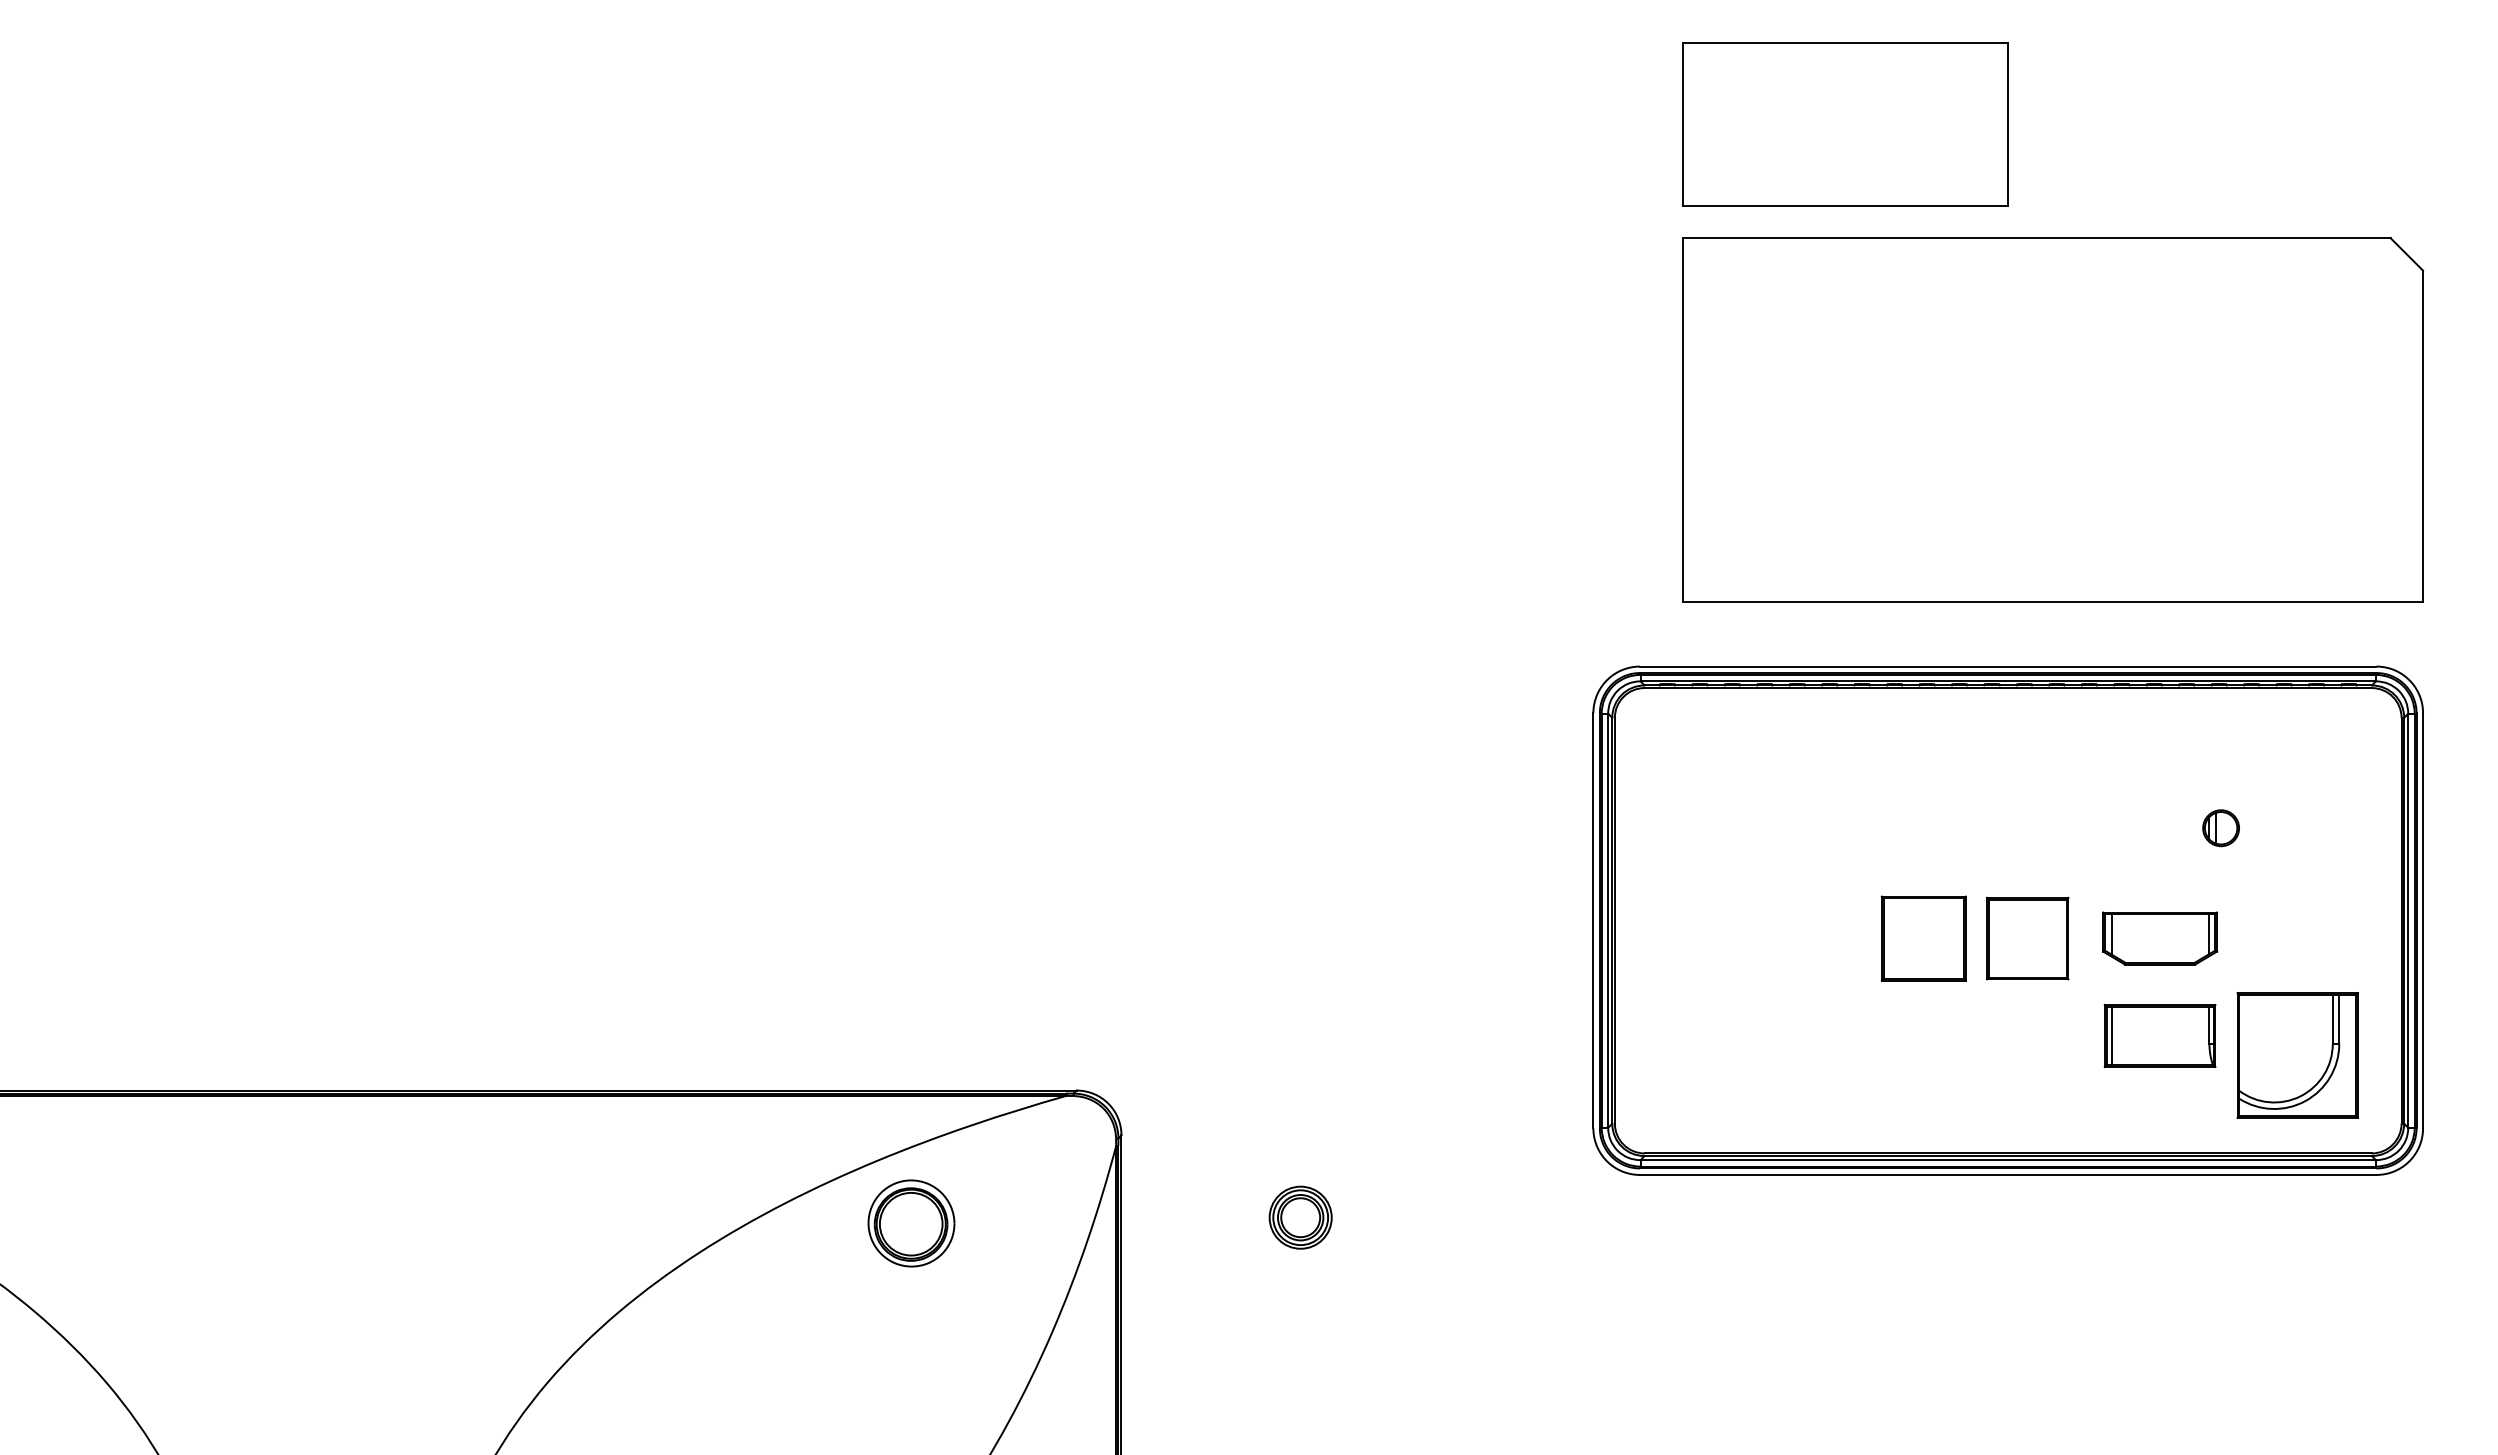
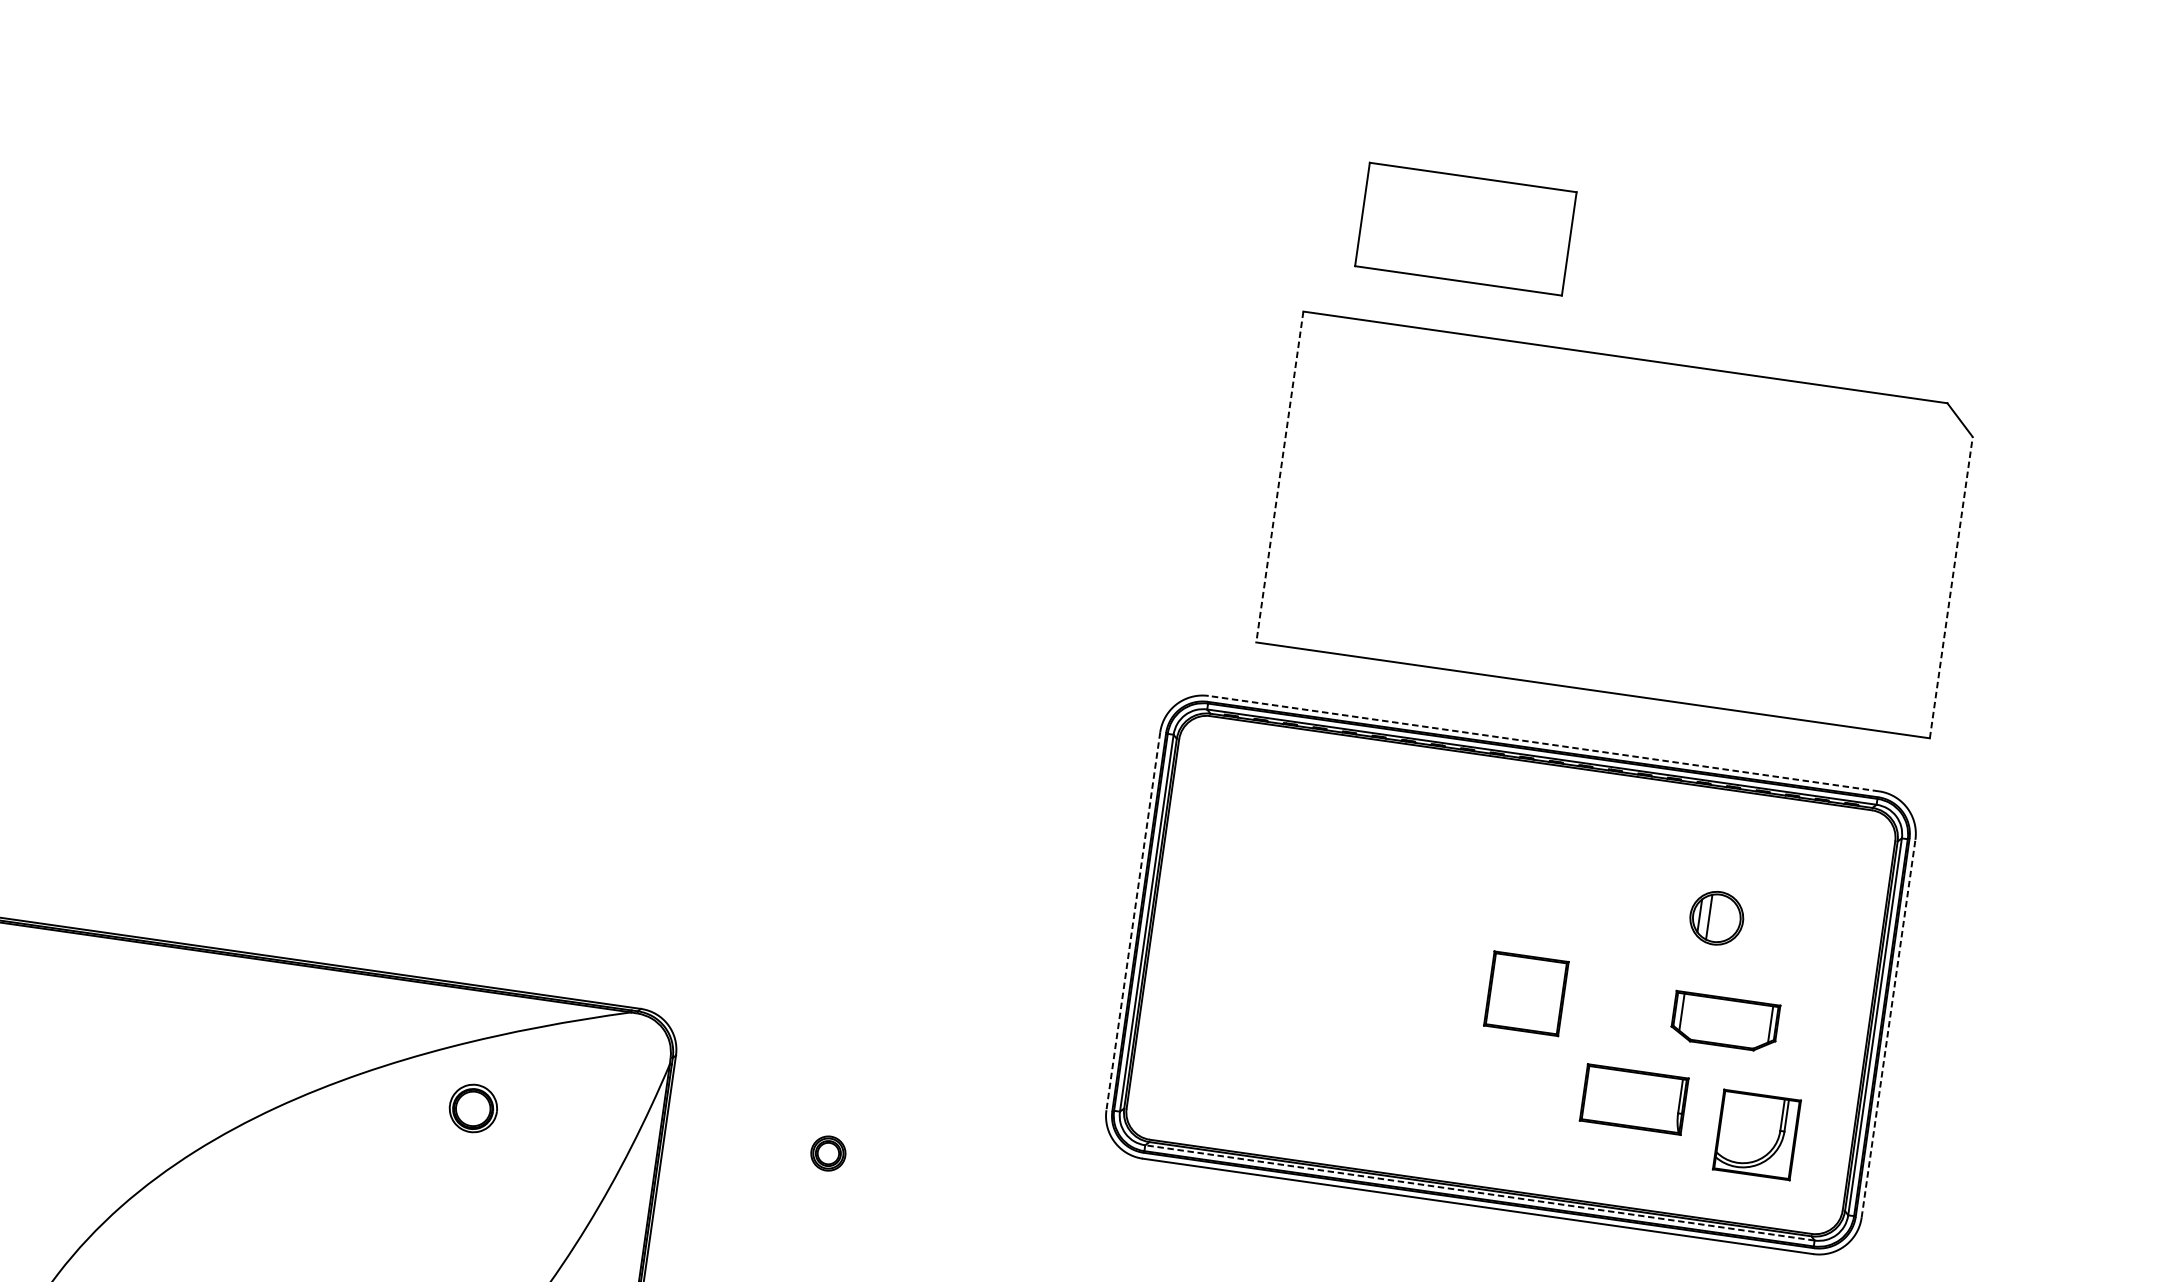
part: (1845, 124) -> (1465, 229), size x0.7
line: (1683, 419) -> (1280, 476), solid -> dashed
line: (2423, 436) -> (1951, 588), solid -> dashed
line: (2007, 666) -> (1543, 743), solid -> dashed
part: (2220, 828) -> (1716, 918), size x1.6
line: (1593, 920) -> (1133, 921), solid -> dashed
line: (2423, 920) -> (1888, 1028), solid -> dashed
part: (1923, 938) -> (1431, 980), removed
part: (2160, 938) -> (1725, 1022), moved
line: (2112, 1035) -> (1590, 1092), removed
part: (2297, 1054) -> (1756, 1134), size x0.7
line: (2008, 1160) -> (1480, 1193), solid -> dashed
part: (1300, 1217) -> (828, 1153), size x0.6
part: (911, 1223) -> (473, 1108), size x0.6

